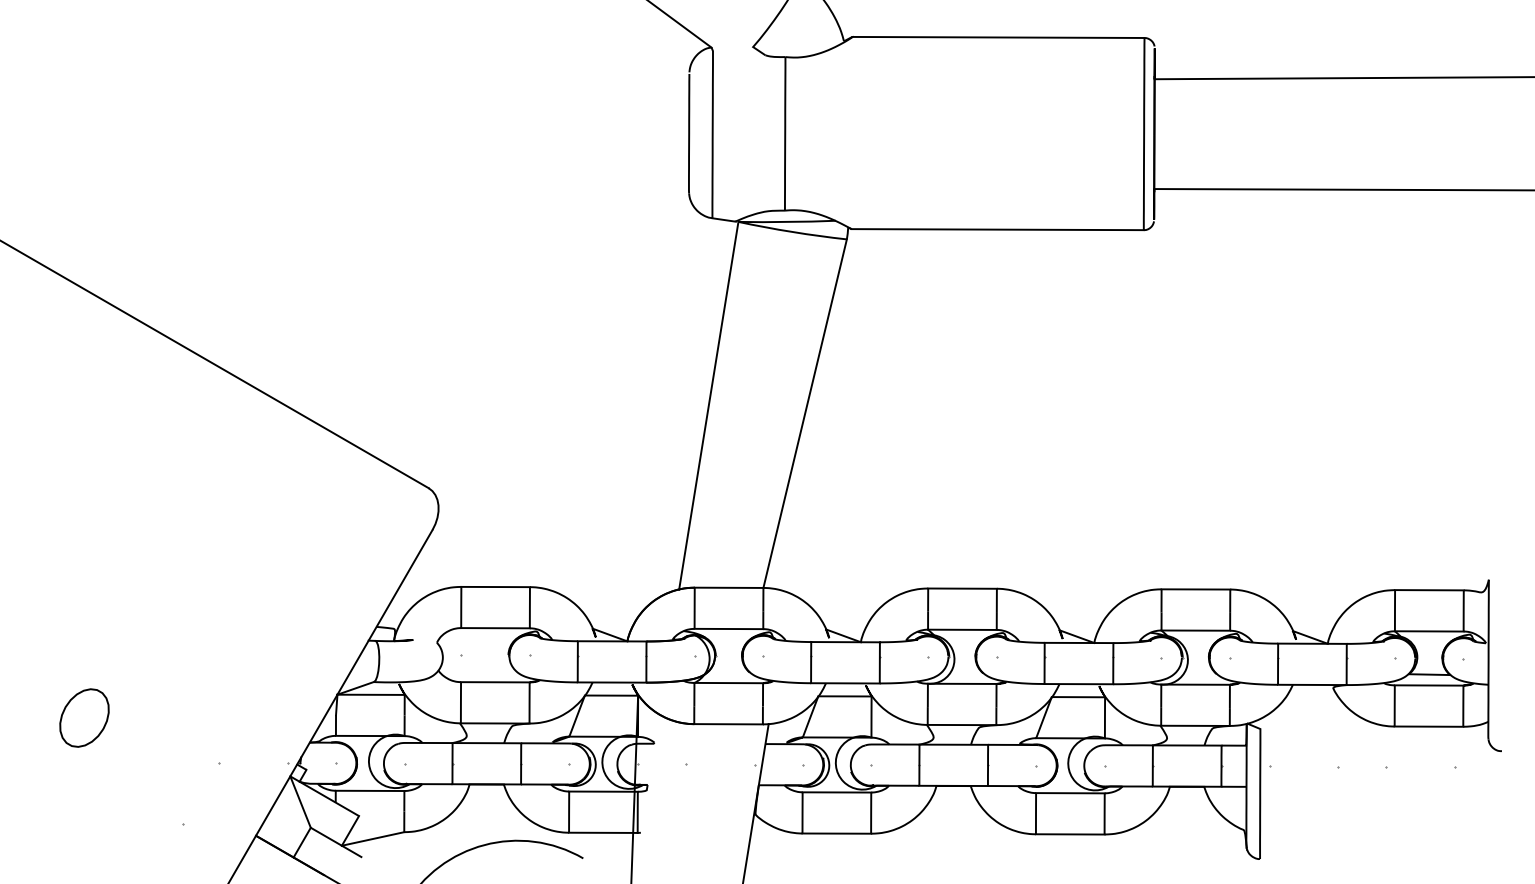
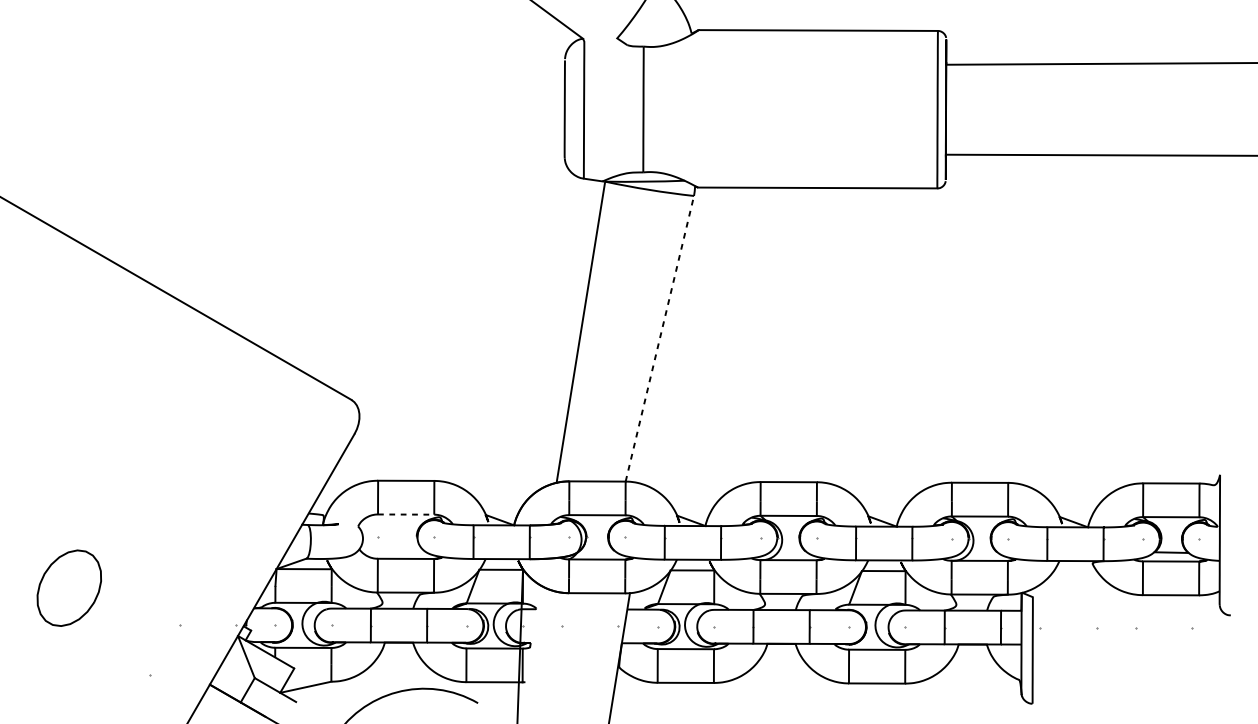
line: (805, 413) -> (660, 338), solid -> dashed
line: (496, 628) -> (406, 514), solid -> dashed
part: (84, 717) -> (69, 587), size x1.6

